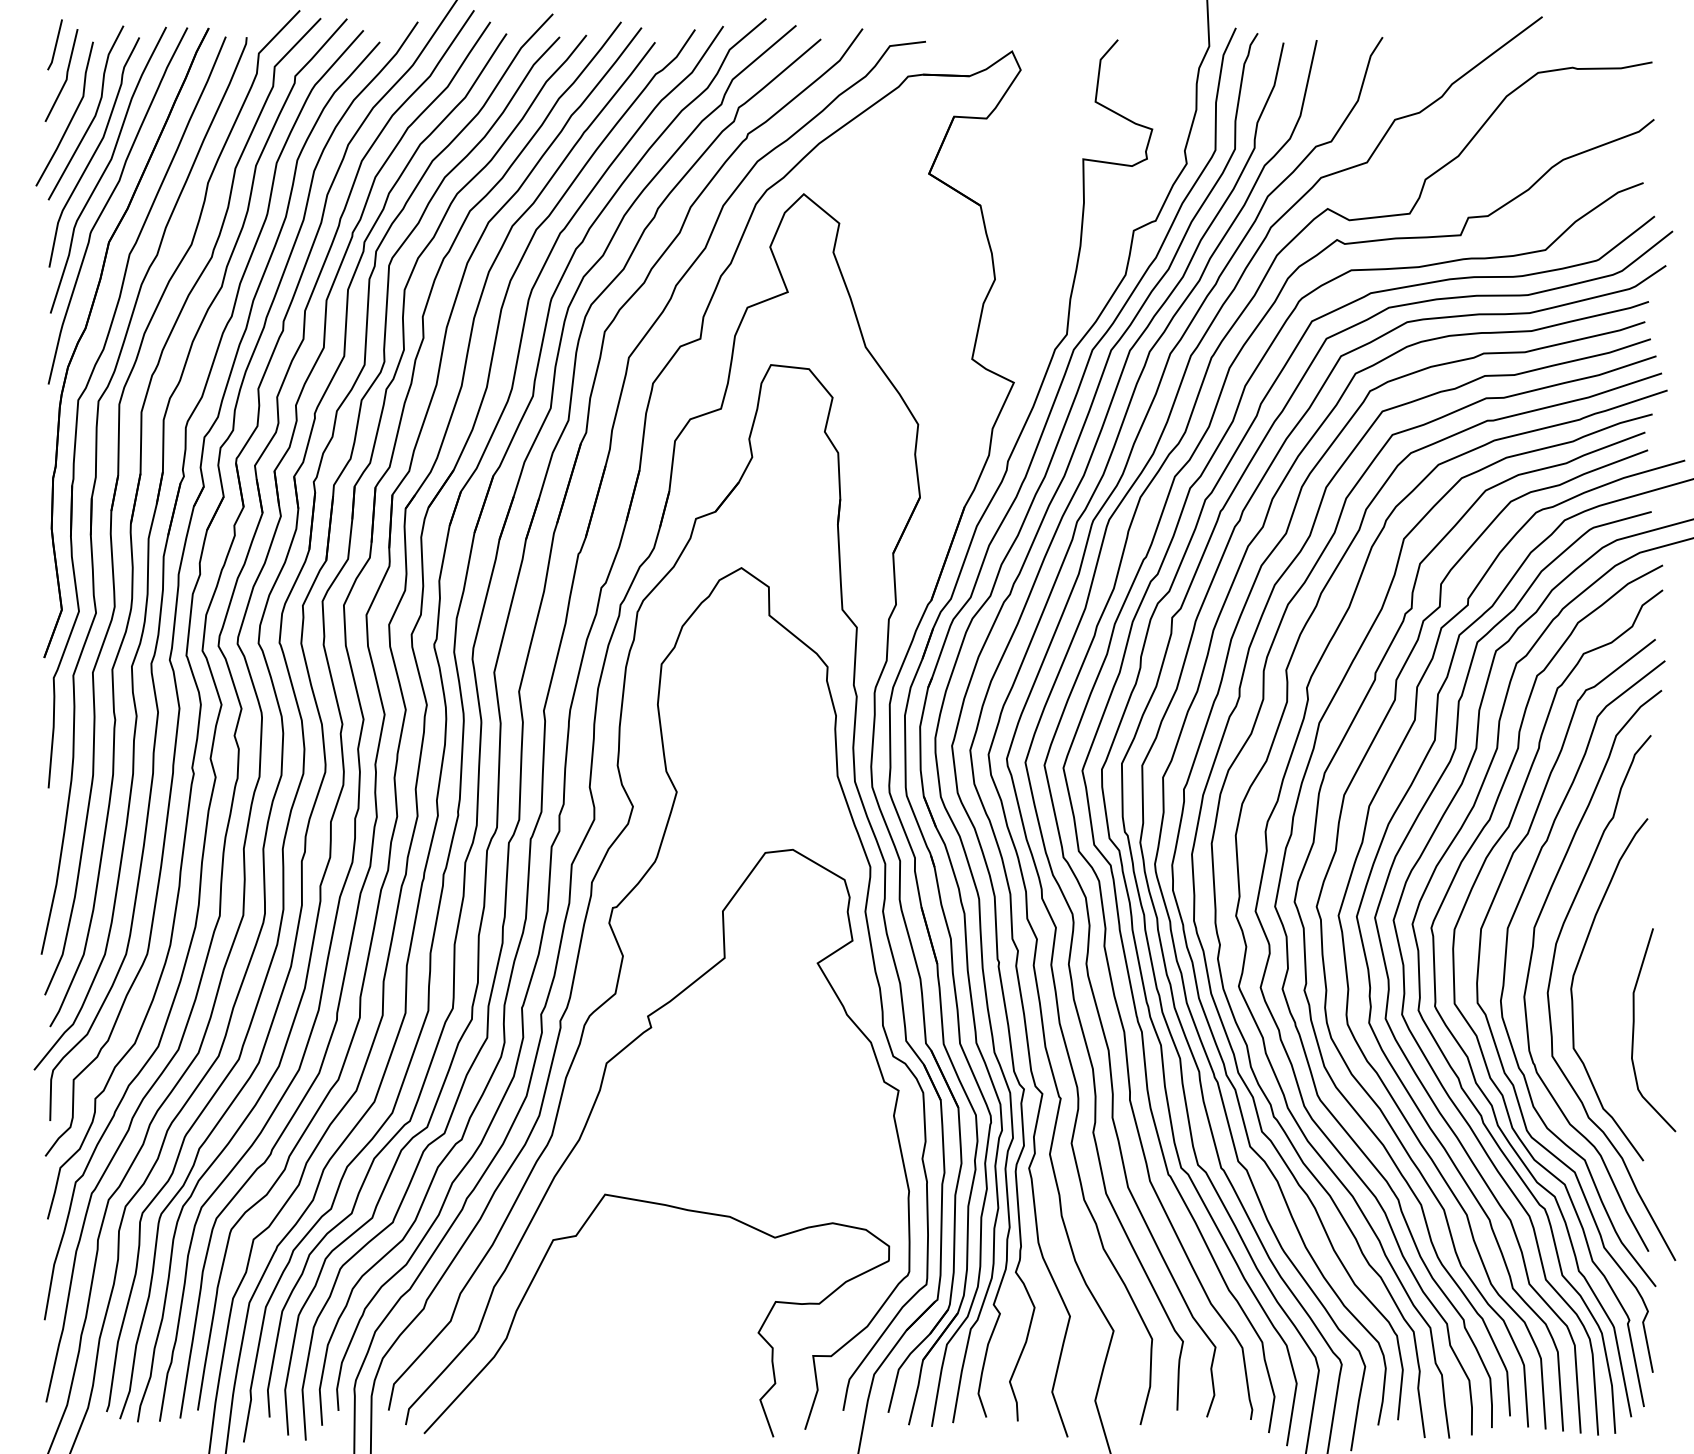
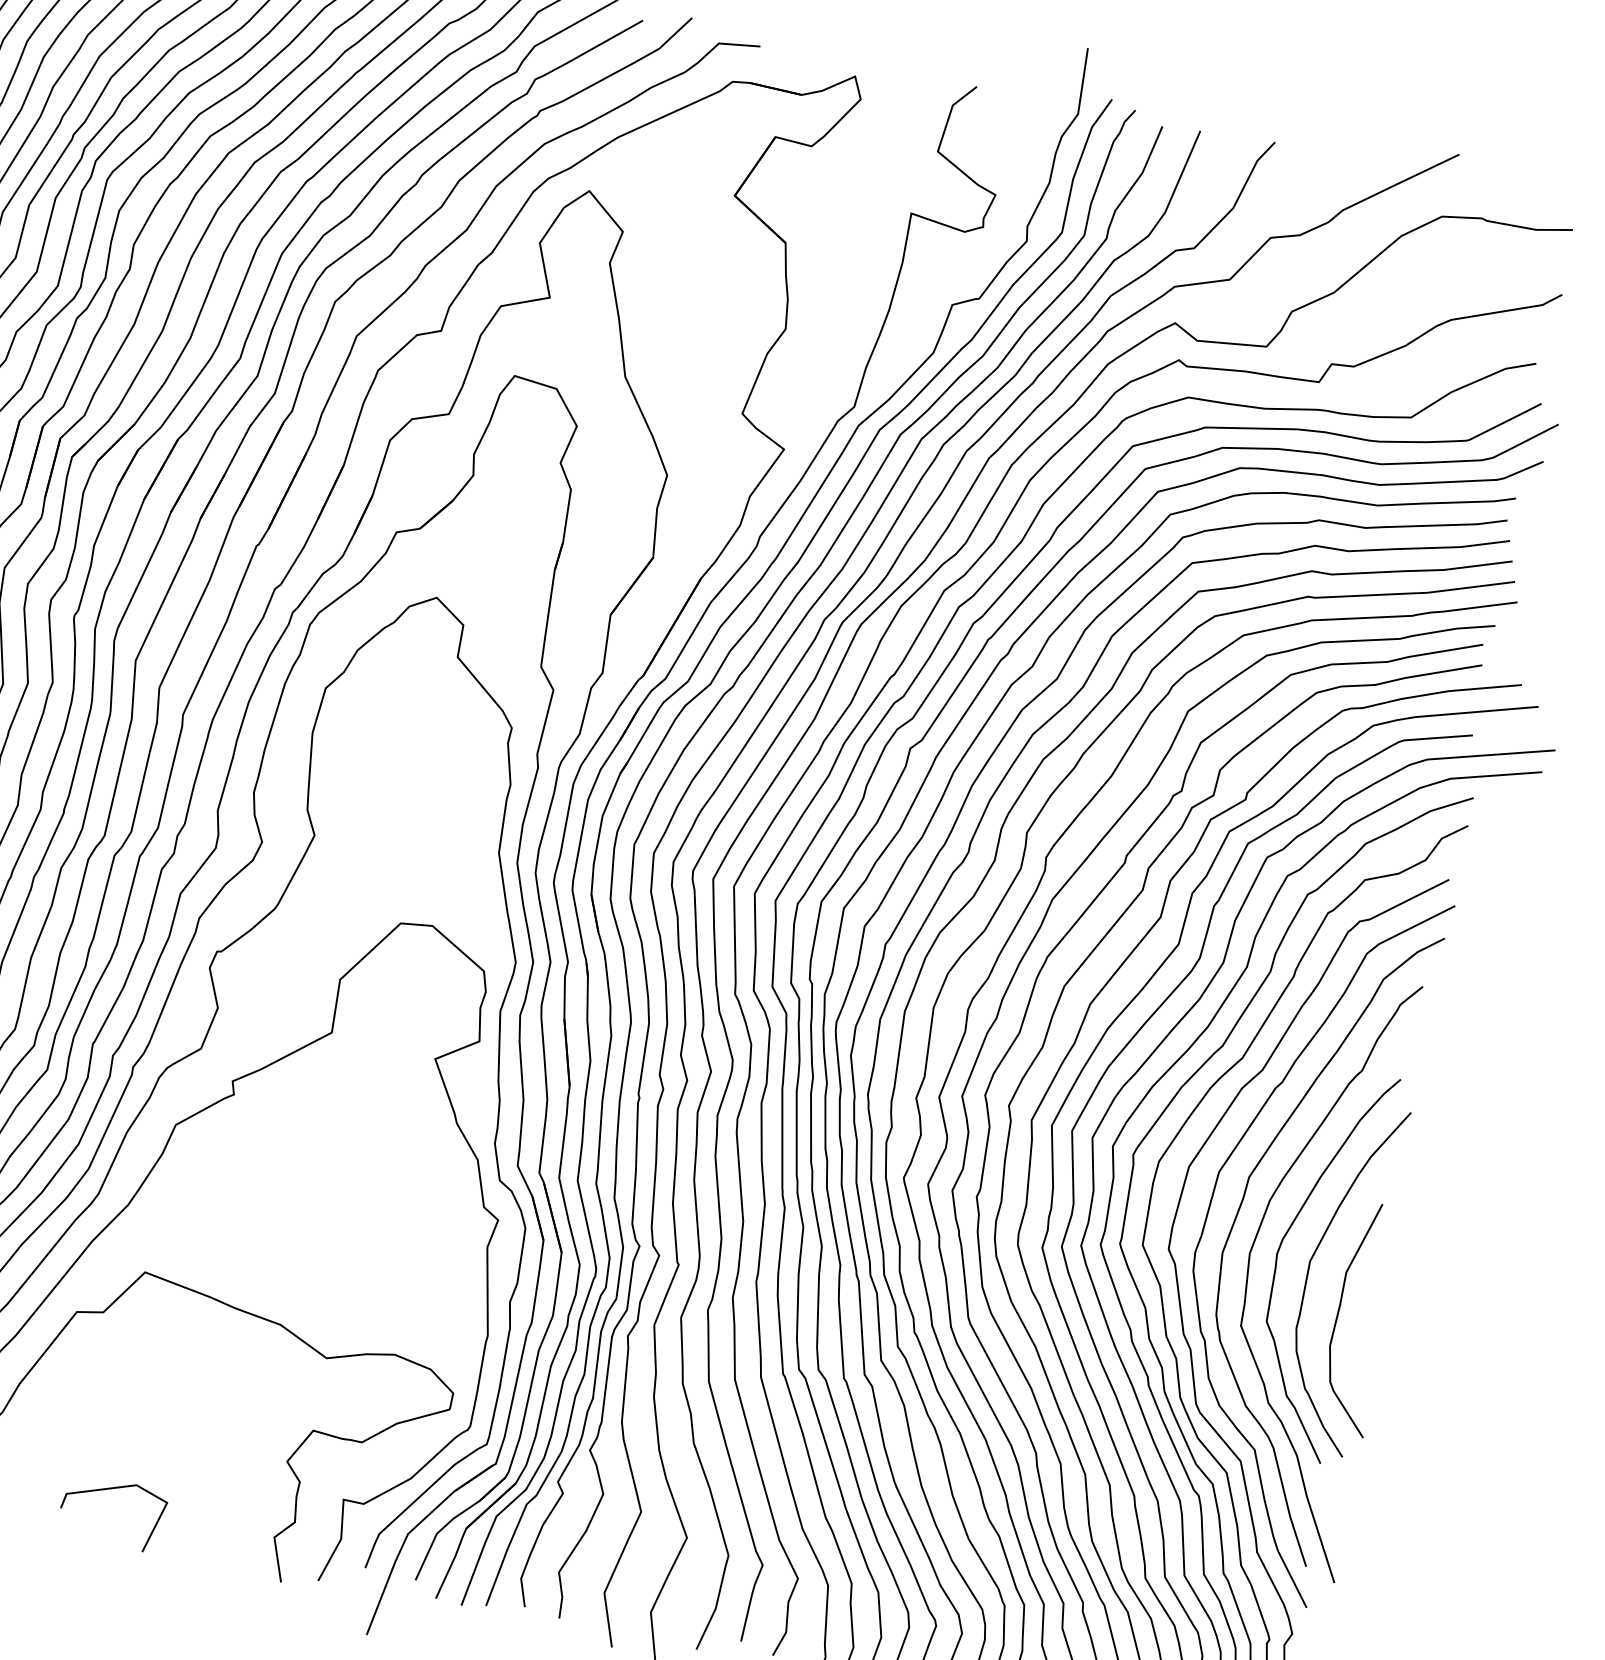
curve: (1601, 998) -> (1309, 1271), added
line: (612, 1386) -> (111, 1489), added

